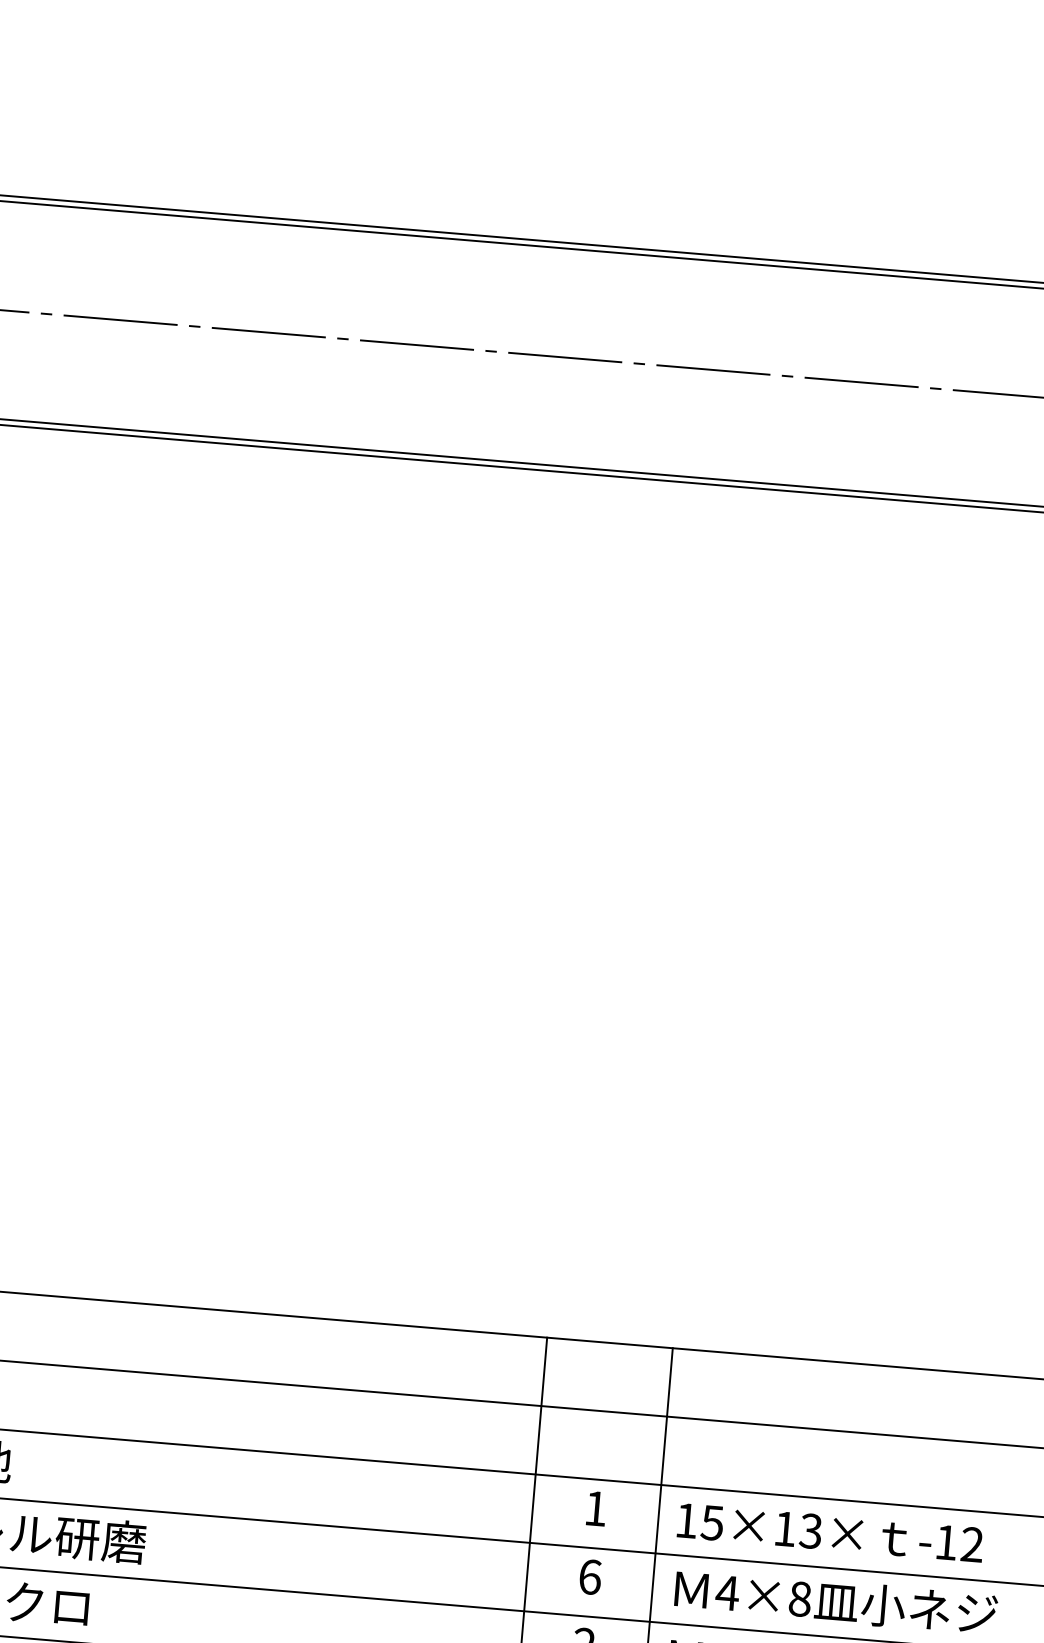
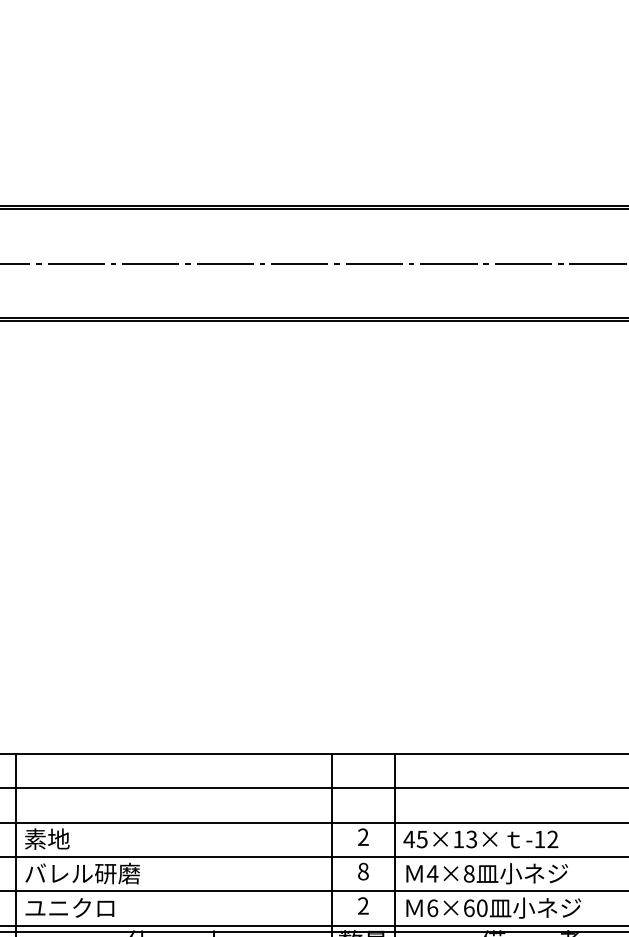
text: (596, 1507) -> (363, 836), 1 -> 2
text: (687, 1520) -> (409, 839), 15×13× -> 45×13×
text: (590, 1576) -> (363, 871), 6 -> 8

